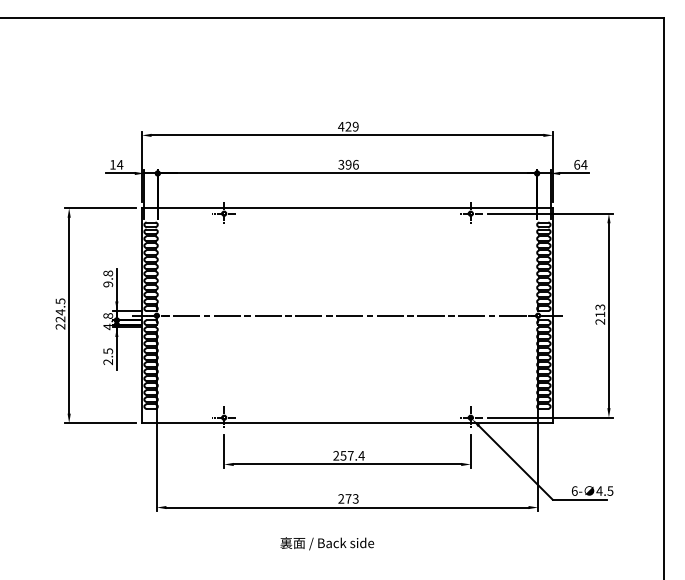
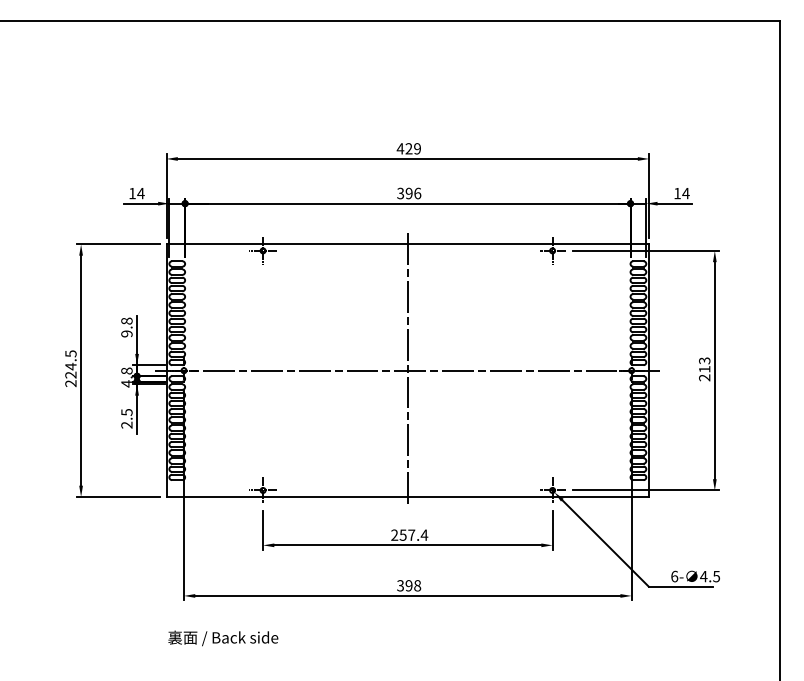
text: (577, 164) -> (677, 193), 64 -> 14
line: (347, 315) -> (407, 370), added
text: (348, 498) -> (409, 585), 273 -> 398
text: (327, 543) -> (223, 638), moved

